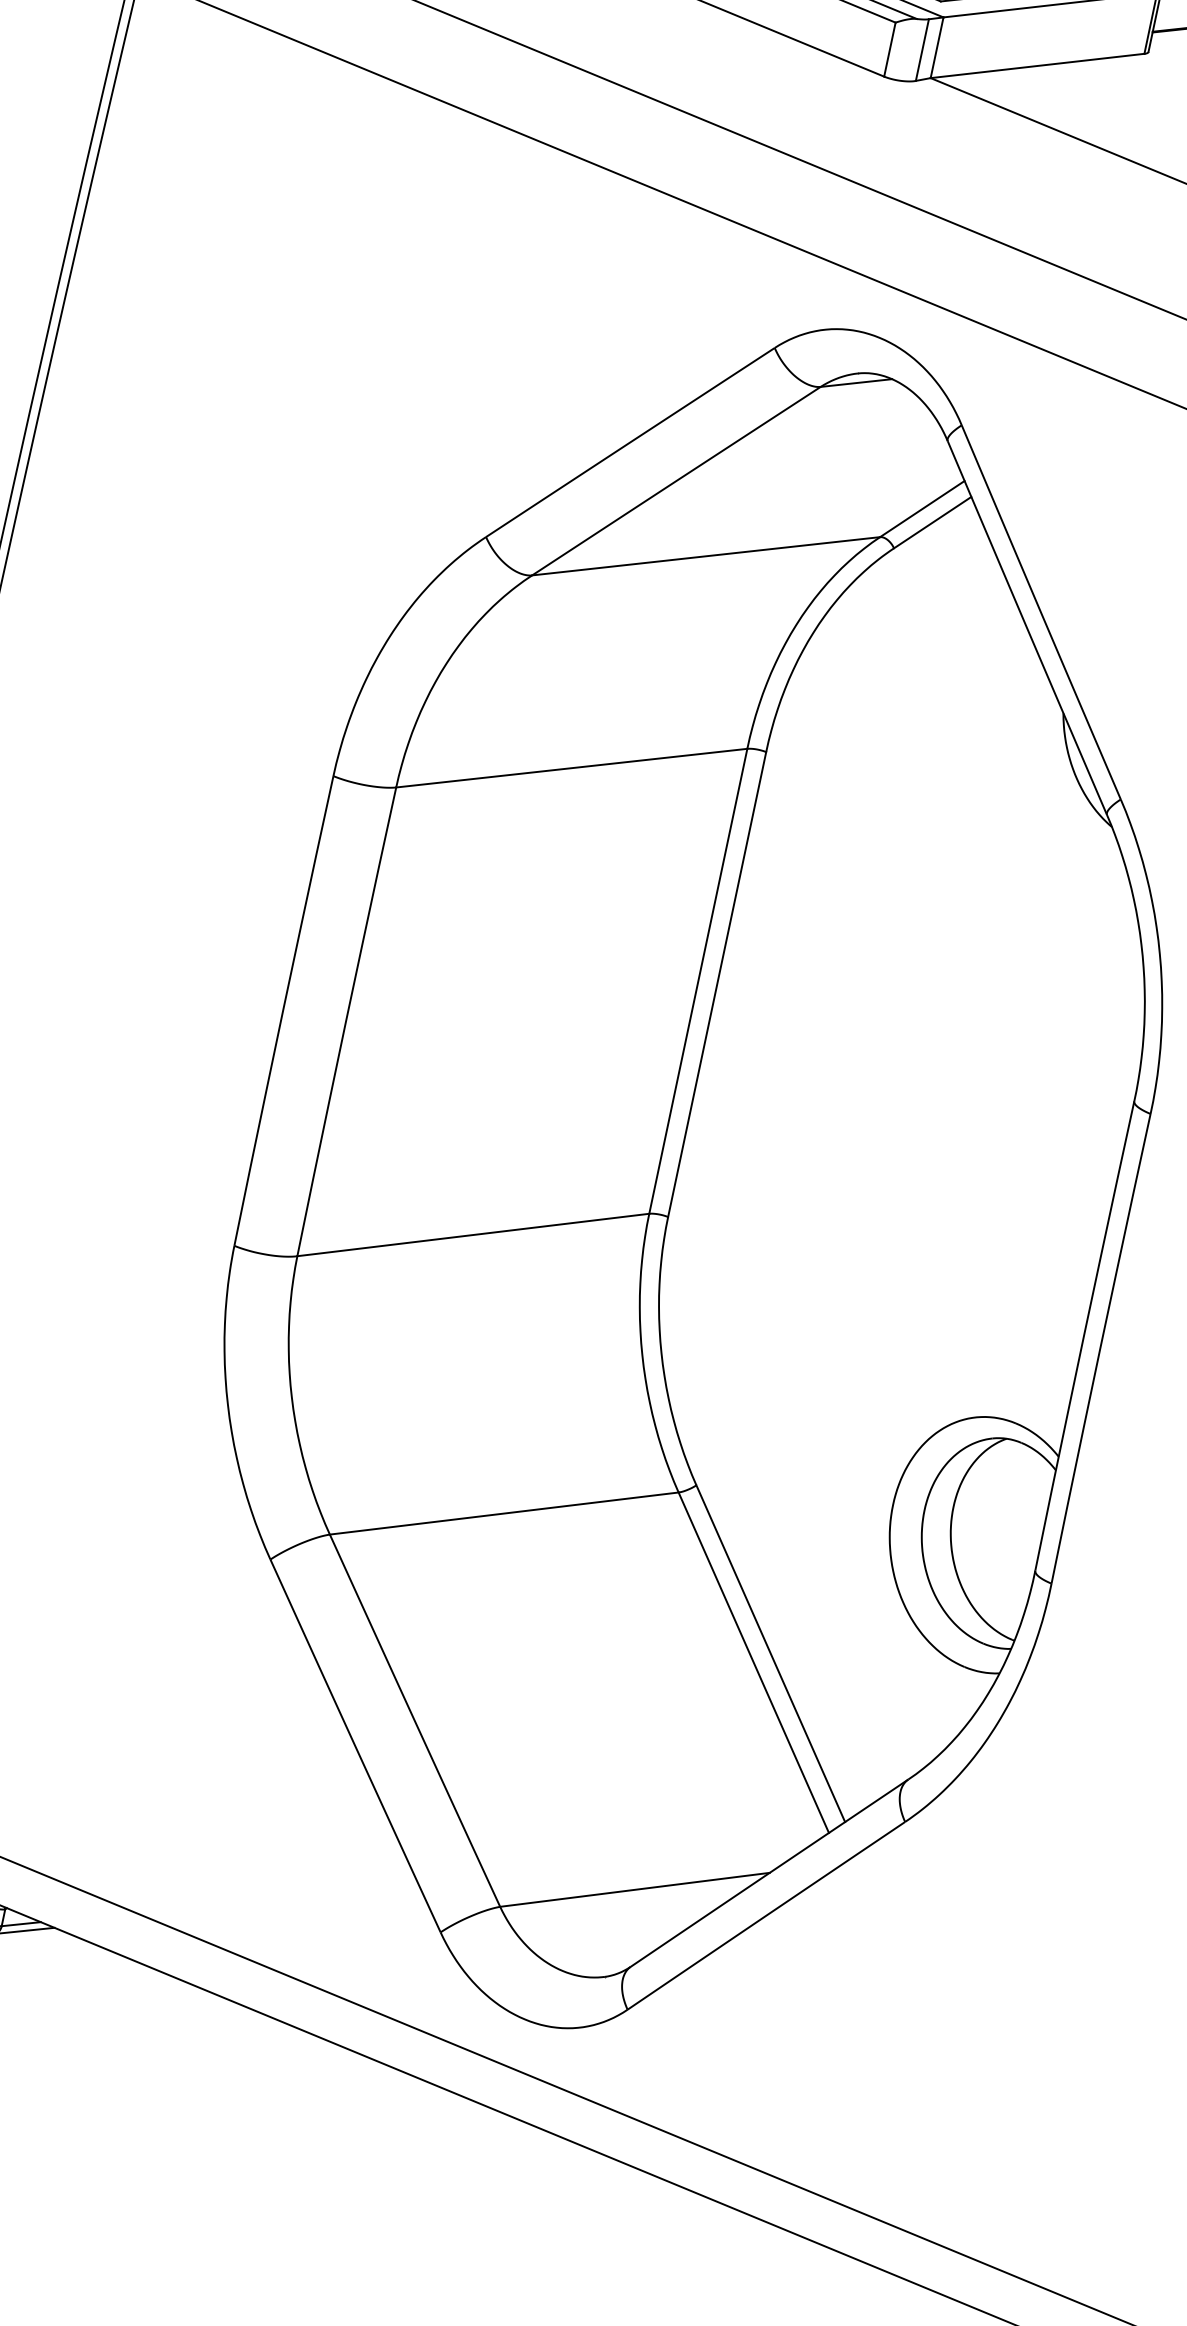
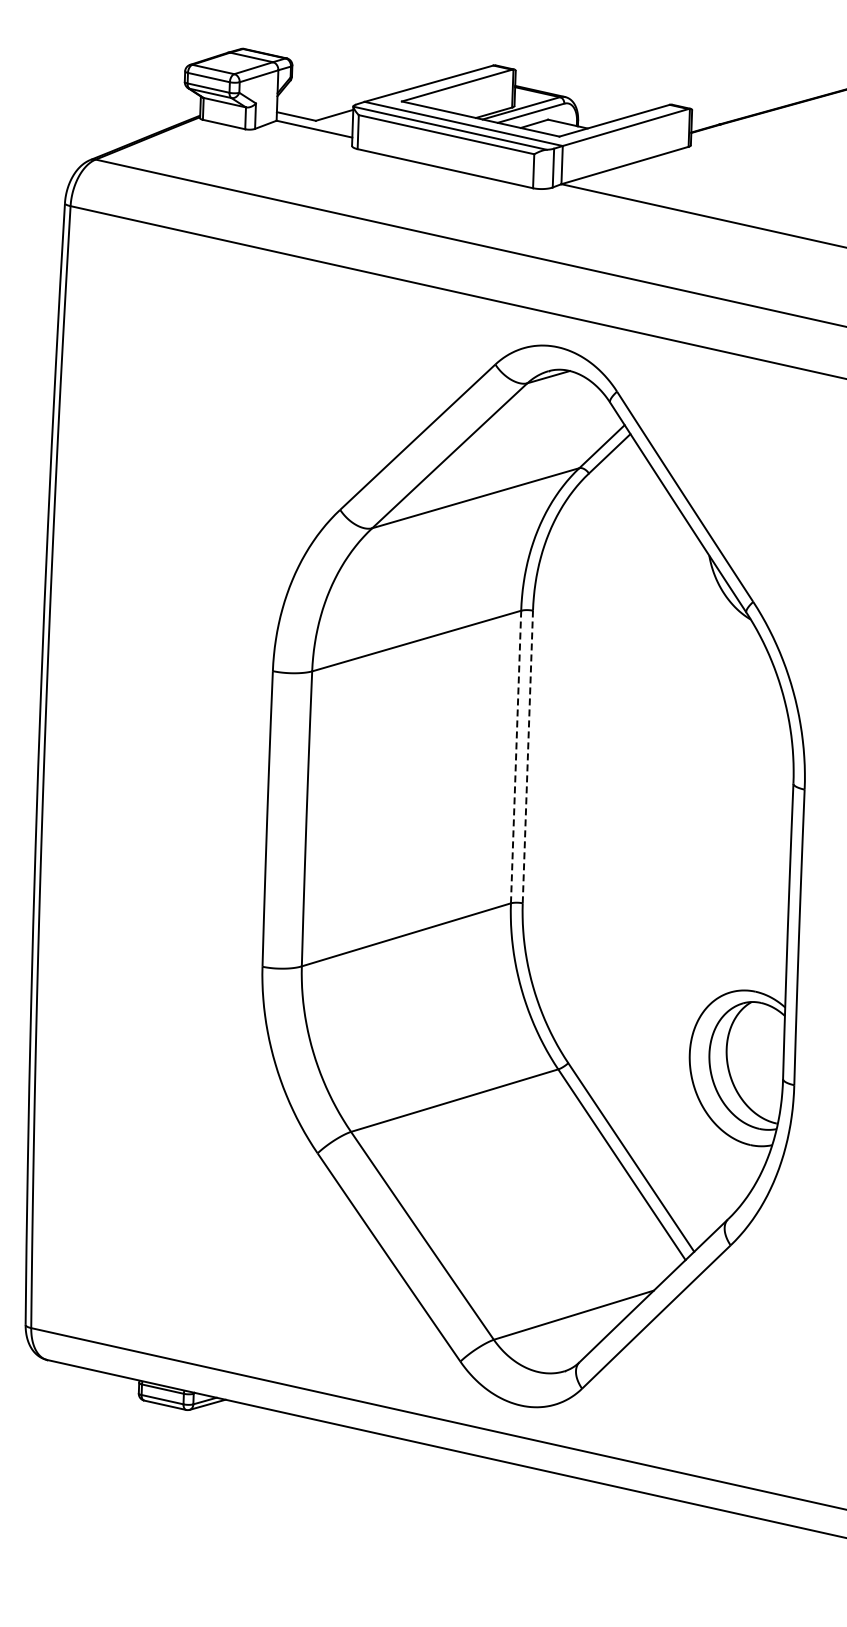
line: (699, 980) -> (516, 756), solid -> dashed
line: (716, 983) -> (527, 756), solid -> dashed

